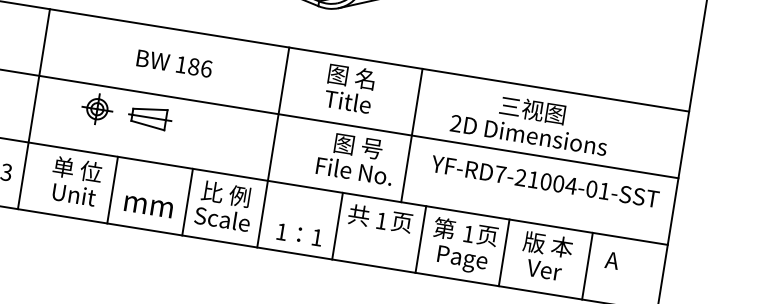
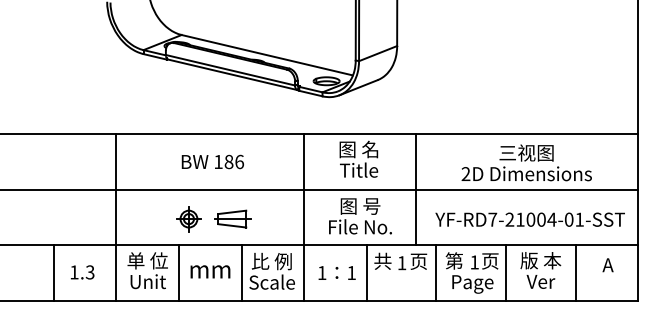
line: (34, 108) -> (116, 216), moved
part: (126, 114) -> (213, 219), moved
text: (530, 121) -> (526, 162), moved
text: (356, 158) -> (360, 216), moved
text: (544, 181) -> (529, 219), moved
text: (148, 206) -> (210, 271), moved
text: (299, 234) -> (336, 272), moved
text: (611, 260) -> (607, 265), moved

